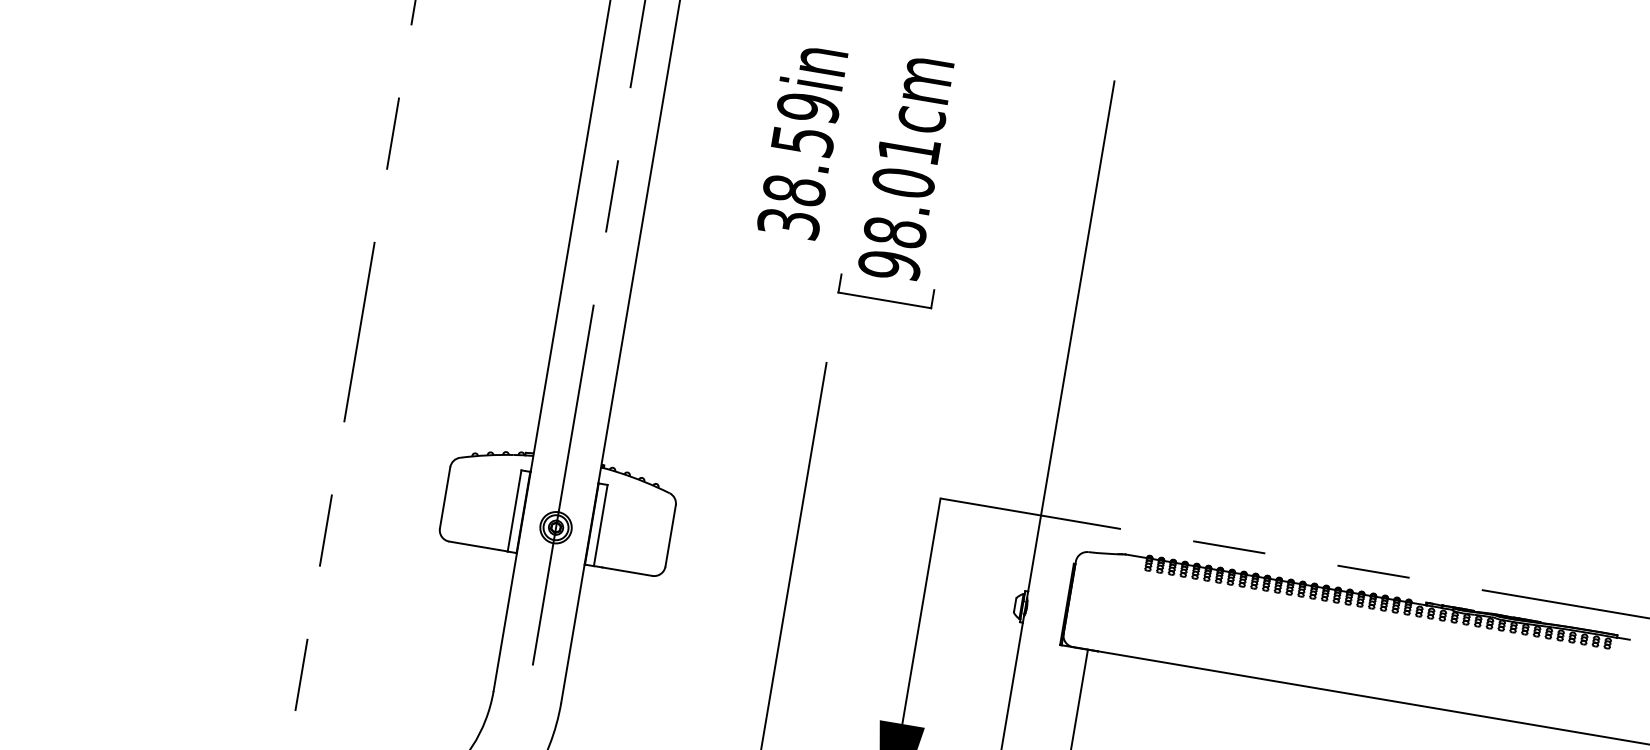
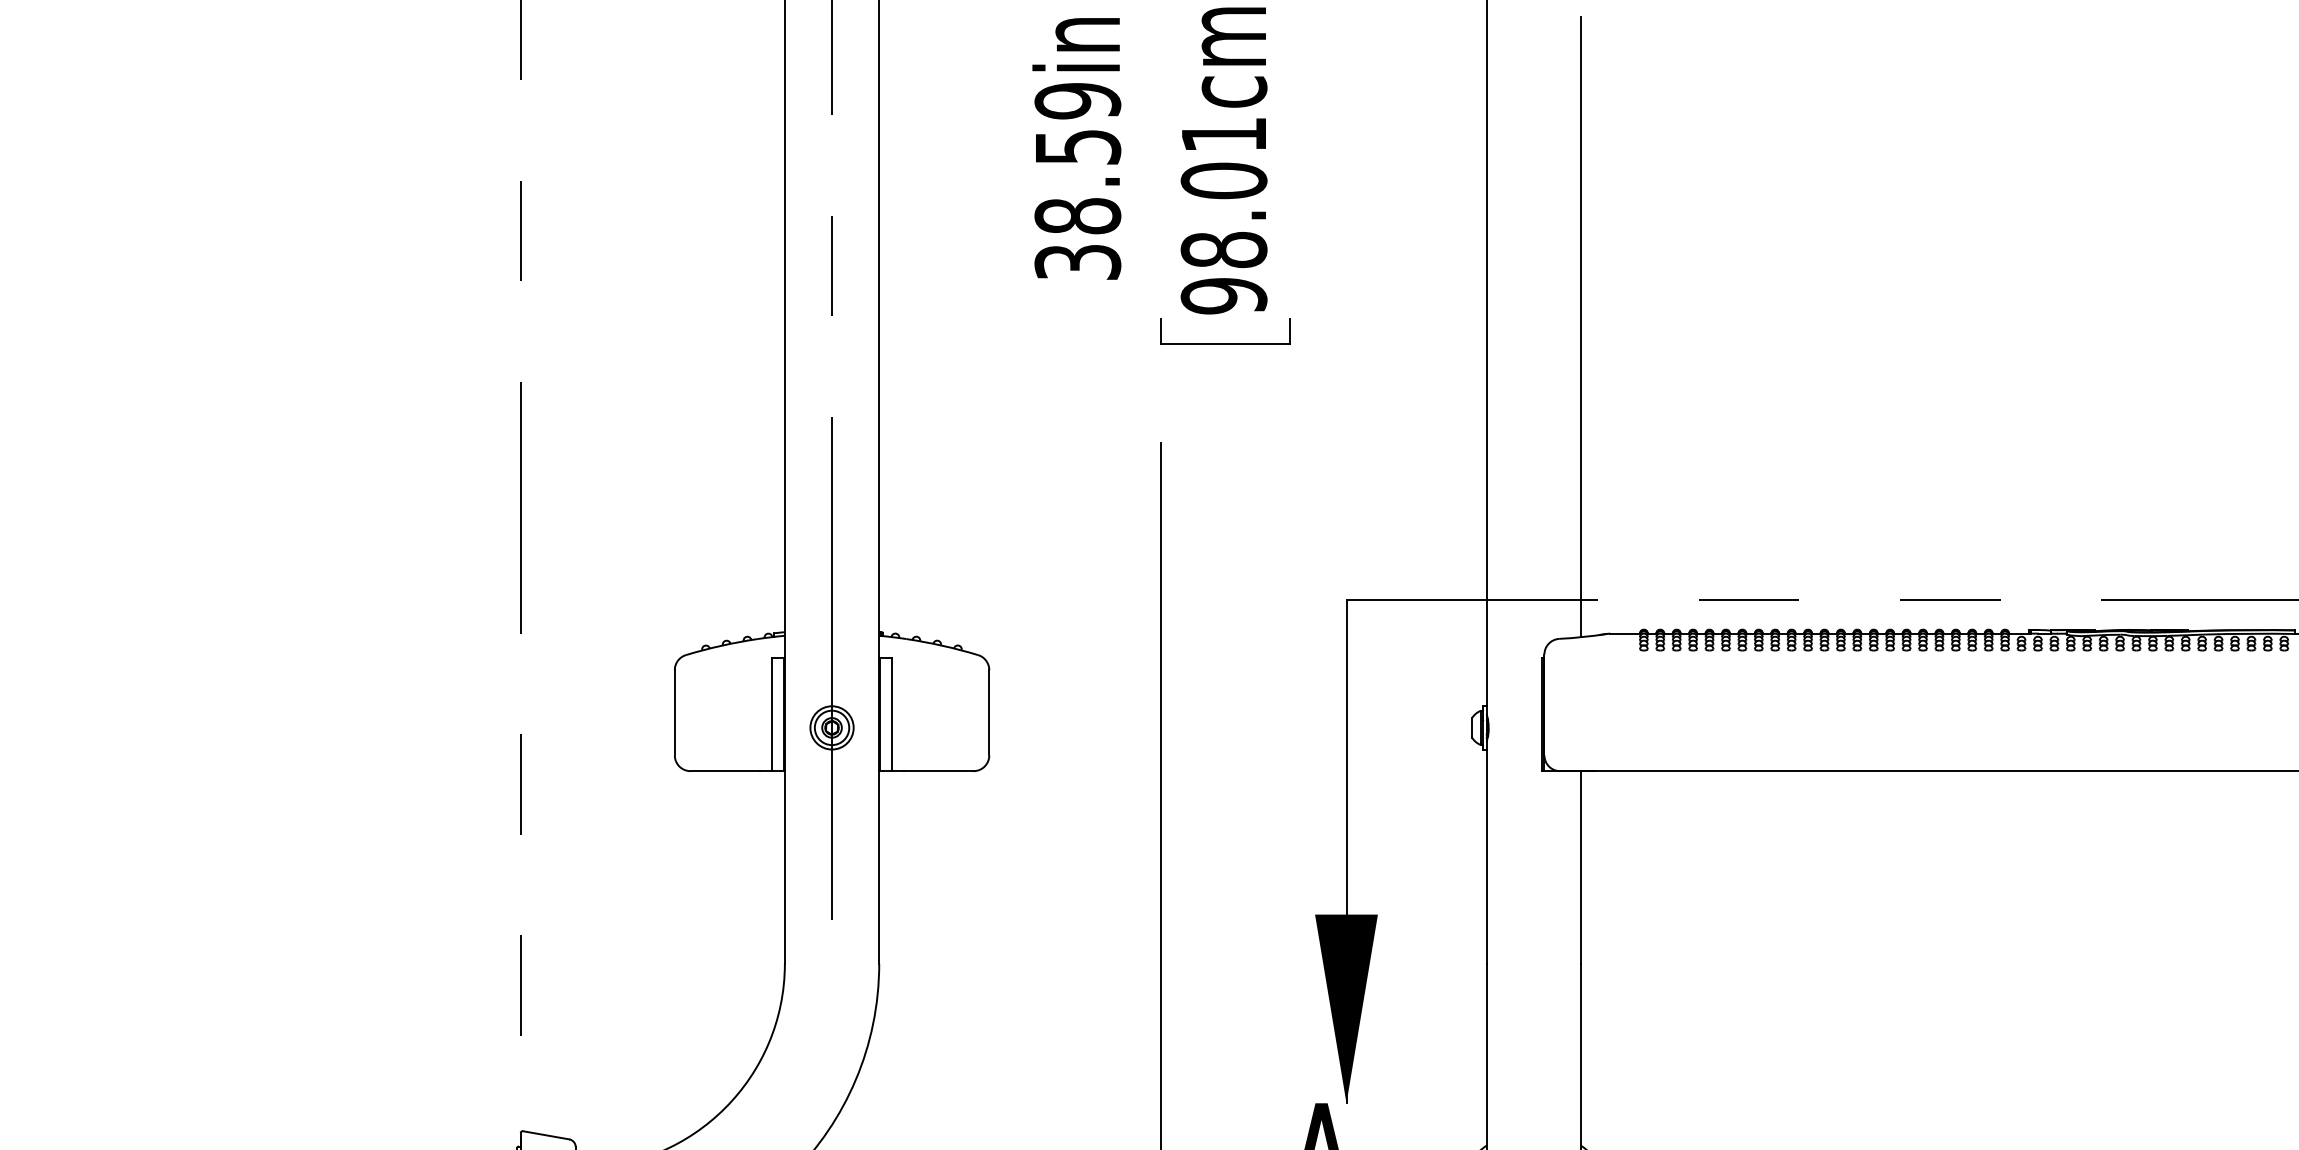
line: (1141, 330) -> (1580, 326), added

